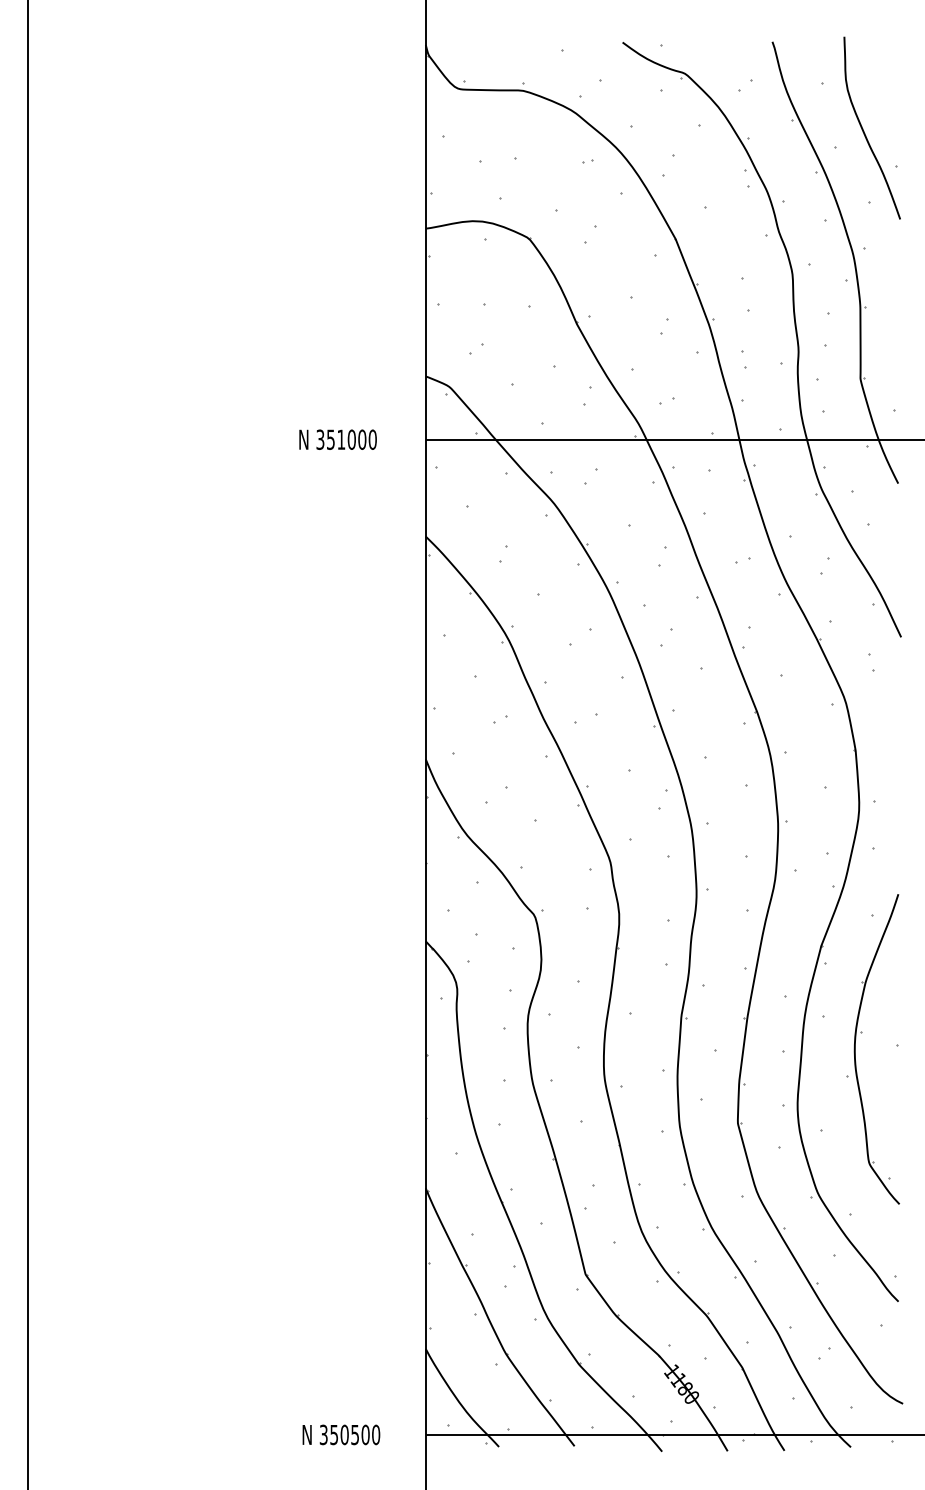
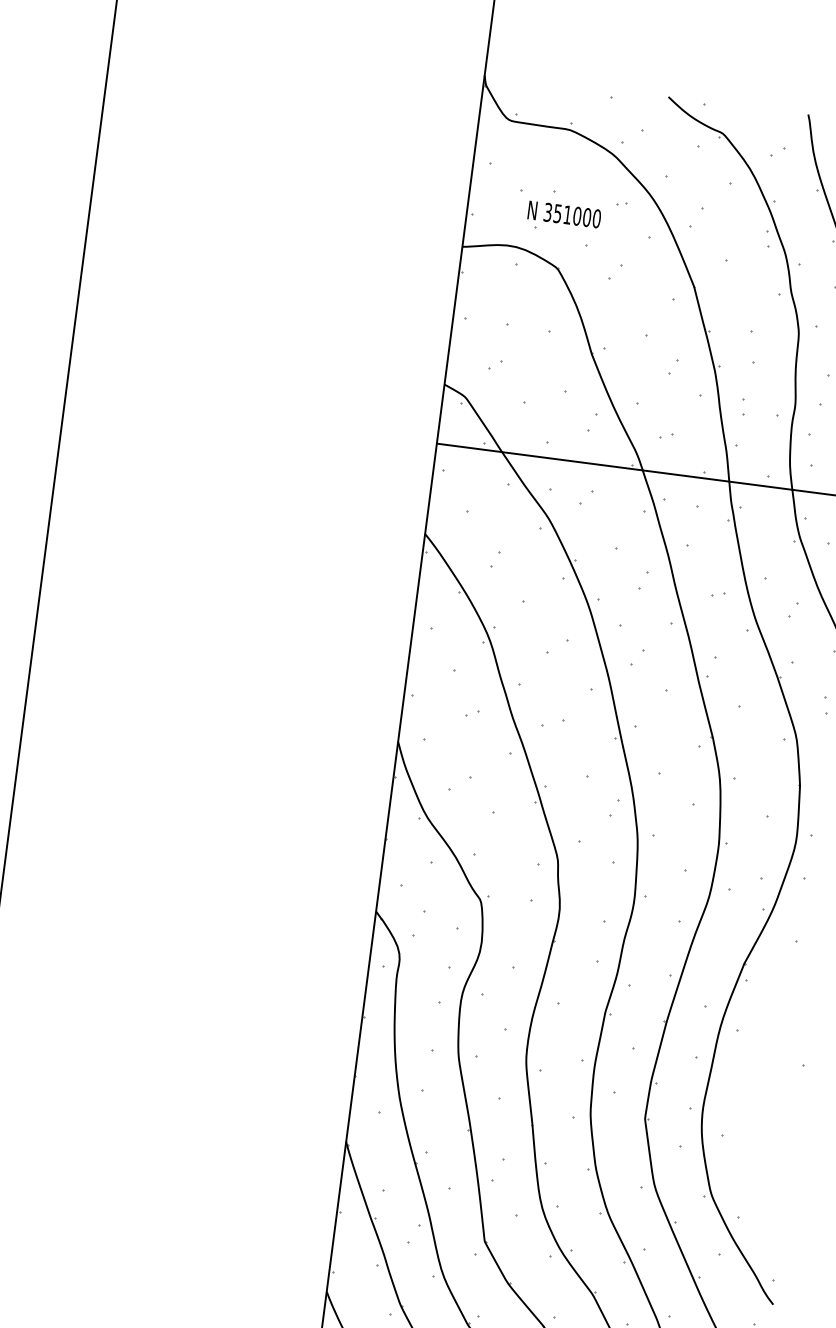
text: (337, 439) -> (564, 214), moved
part: (855, 1049) -> (763, 1064), removed

